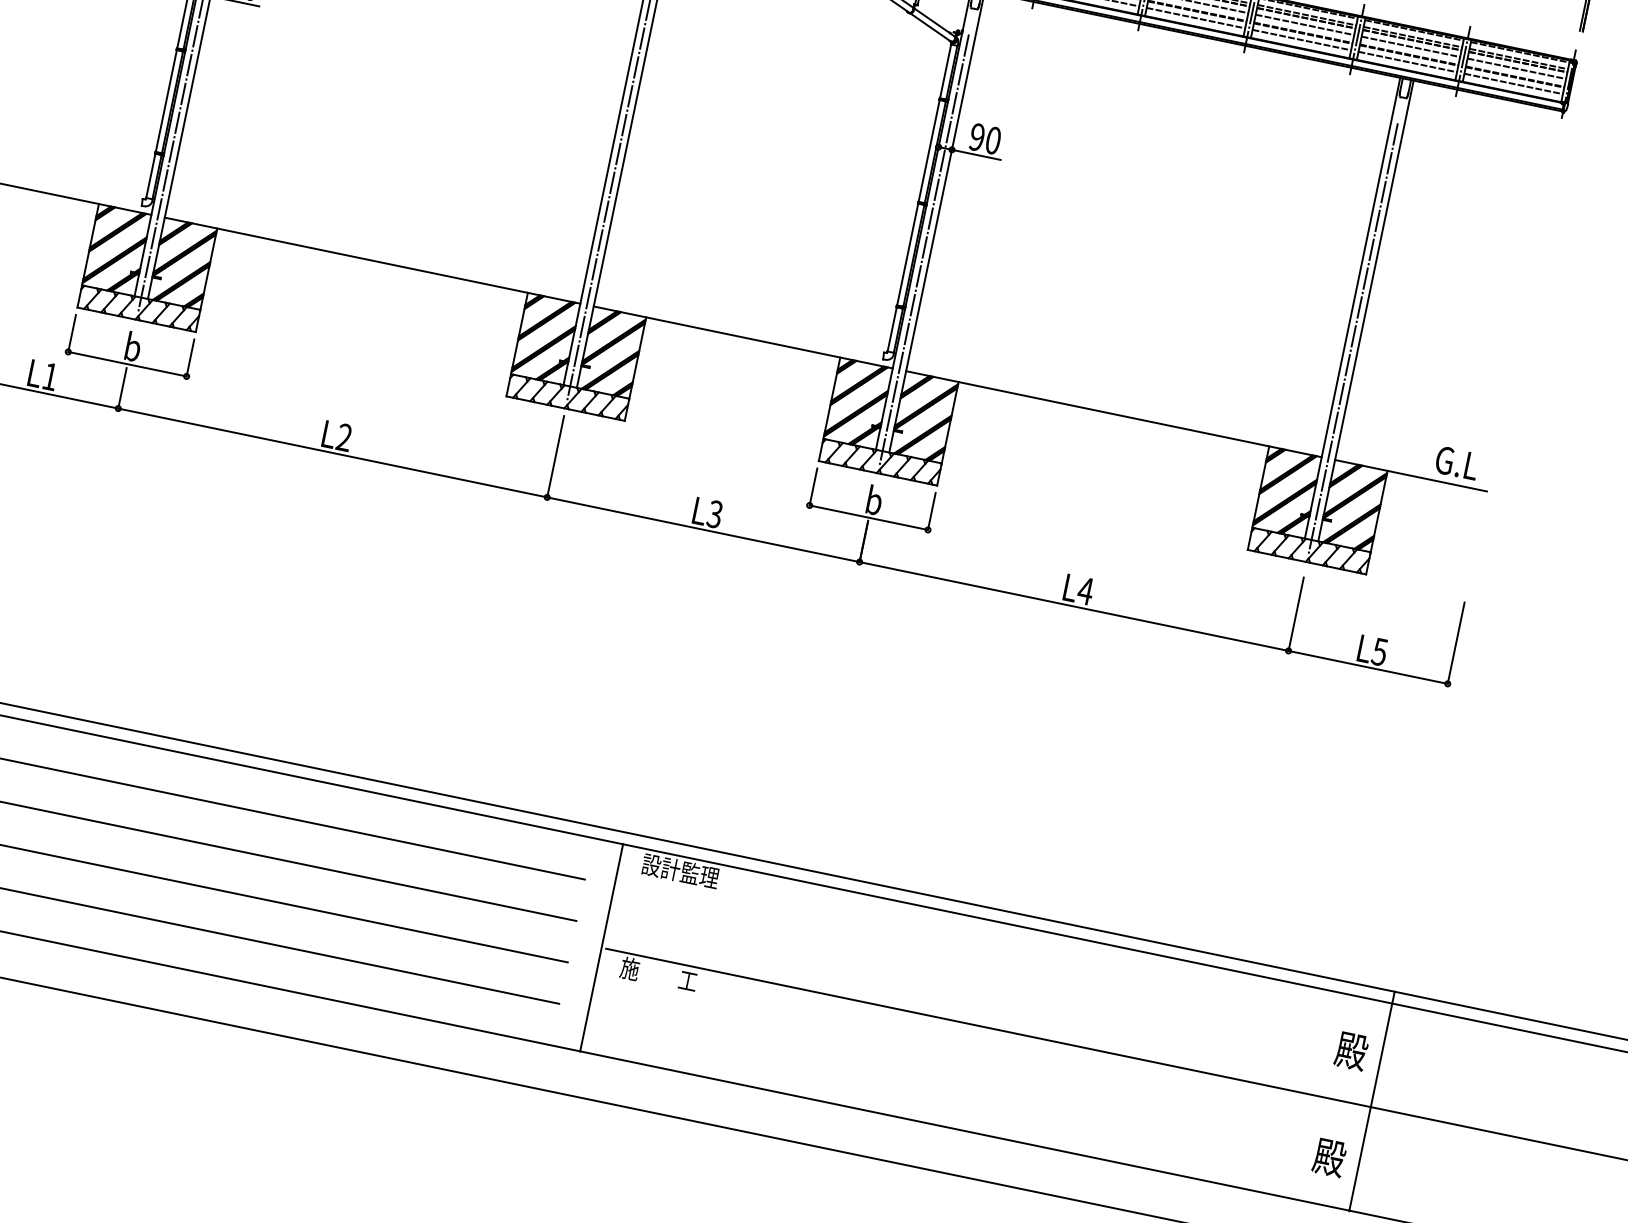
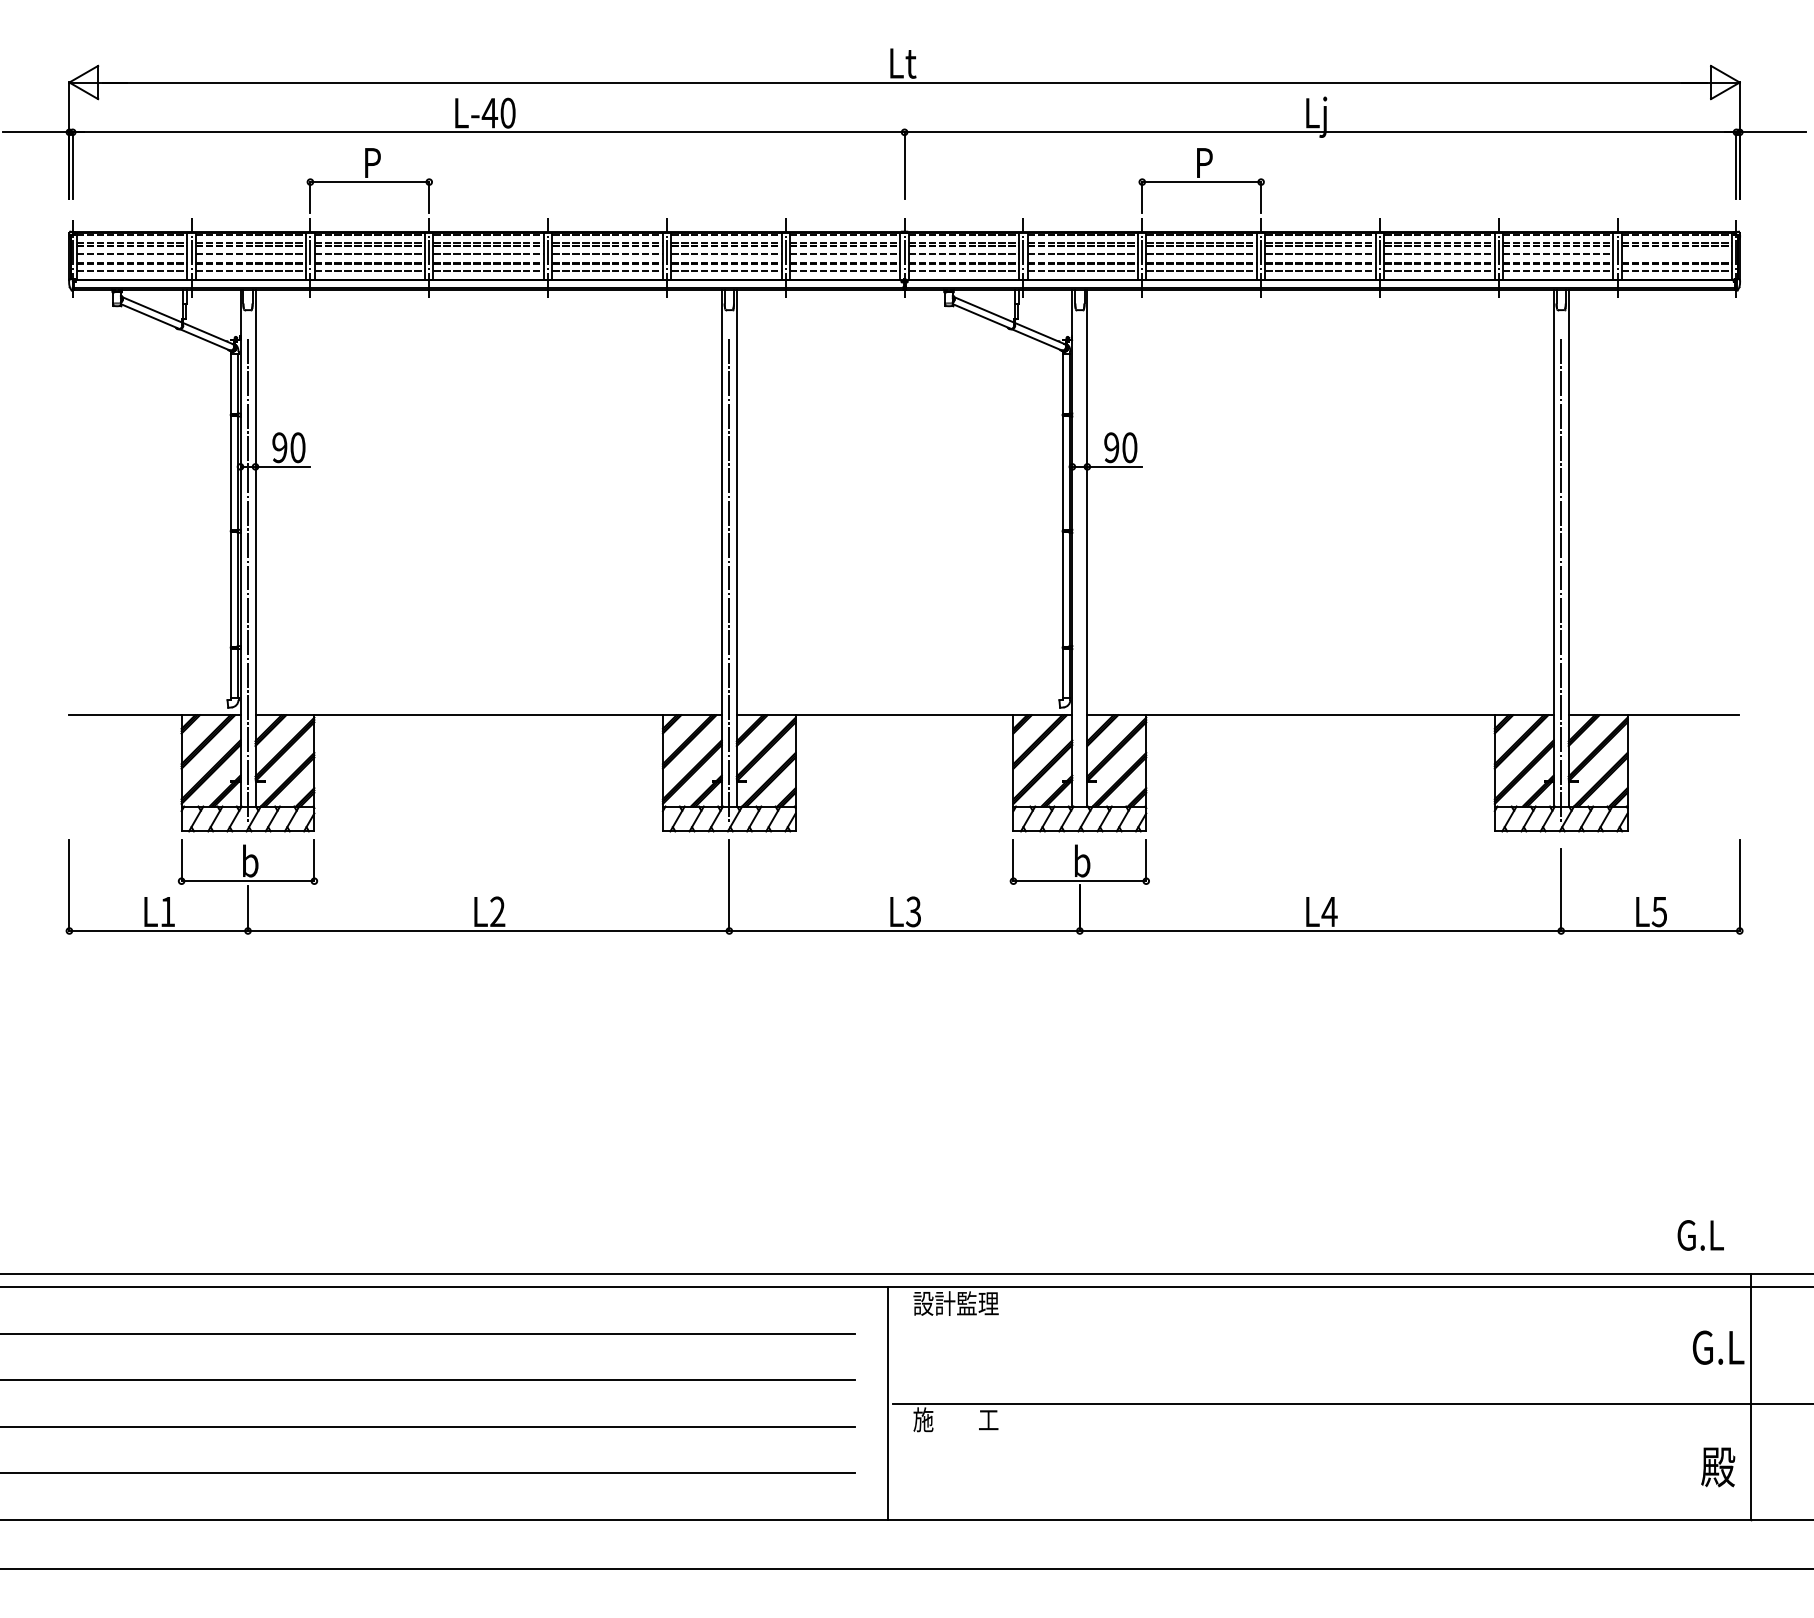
line: (1516, 68) -> (1676, 253), removed
line: (923, 249) -> (1079, 580), removed
text: (1456, 463) -> (1700, 1235), moved
text: (1351, 1051) -> (1718, 1347), 殿 -> G.L

